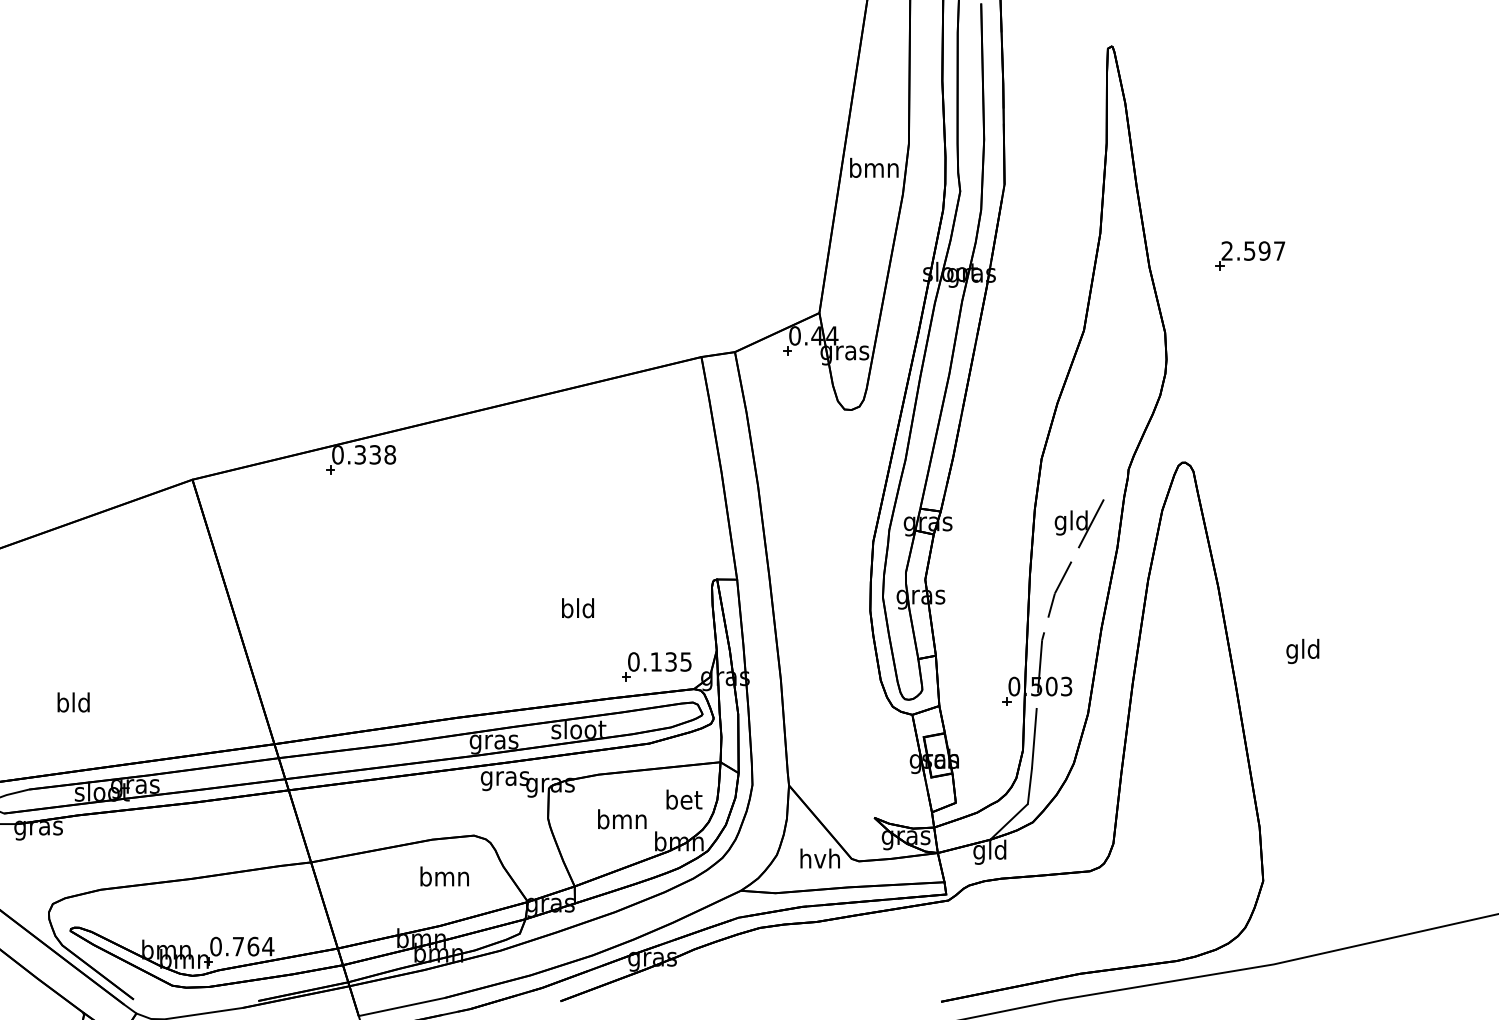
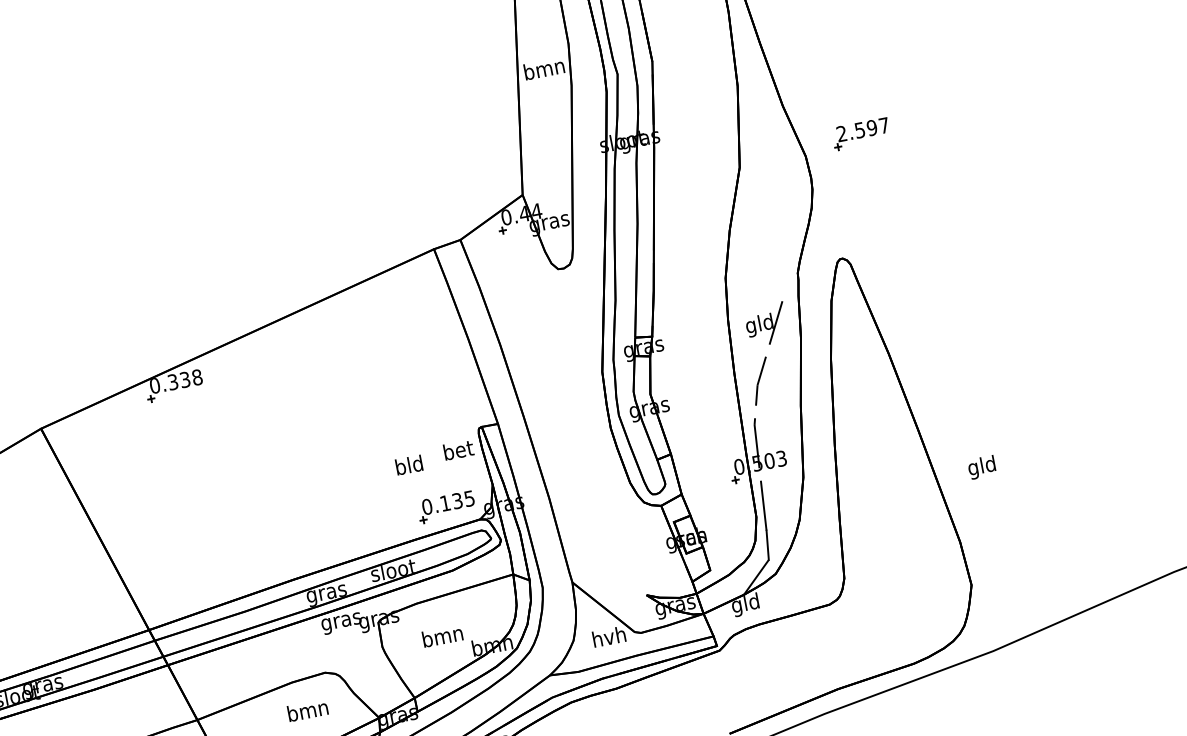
part: (1250, 255) -> (861, 133), moved
text: (577, 608) -> (408, 465), moved
text: (1302, 650) -> (981, 466), moved
text: (684, 799) -> (458, 449), moved

